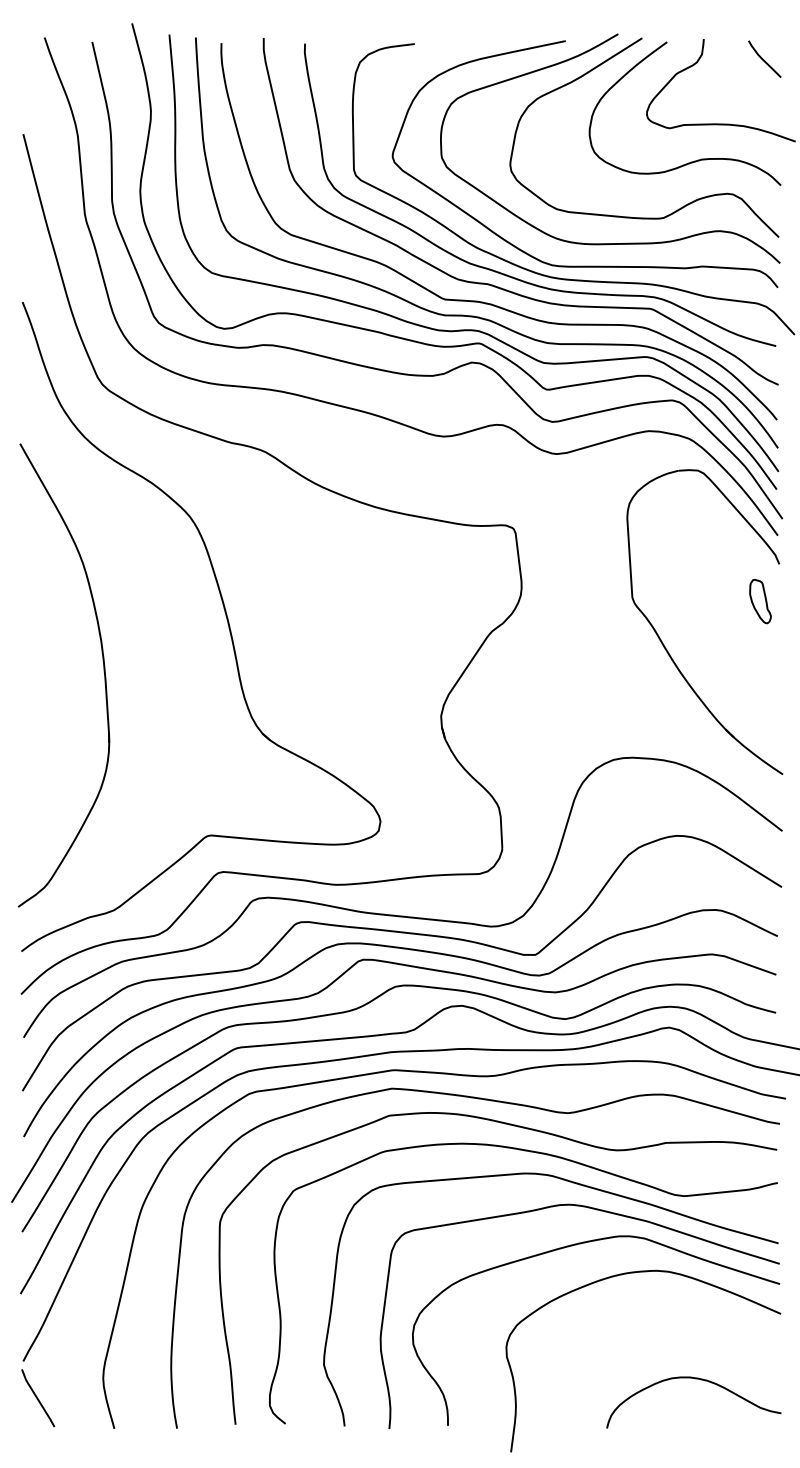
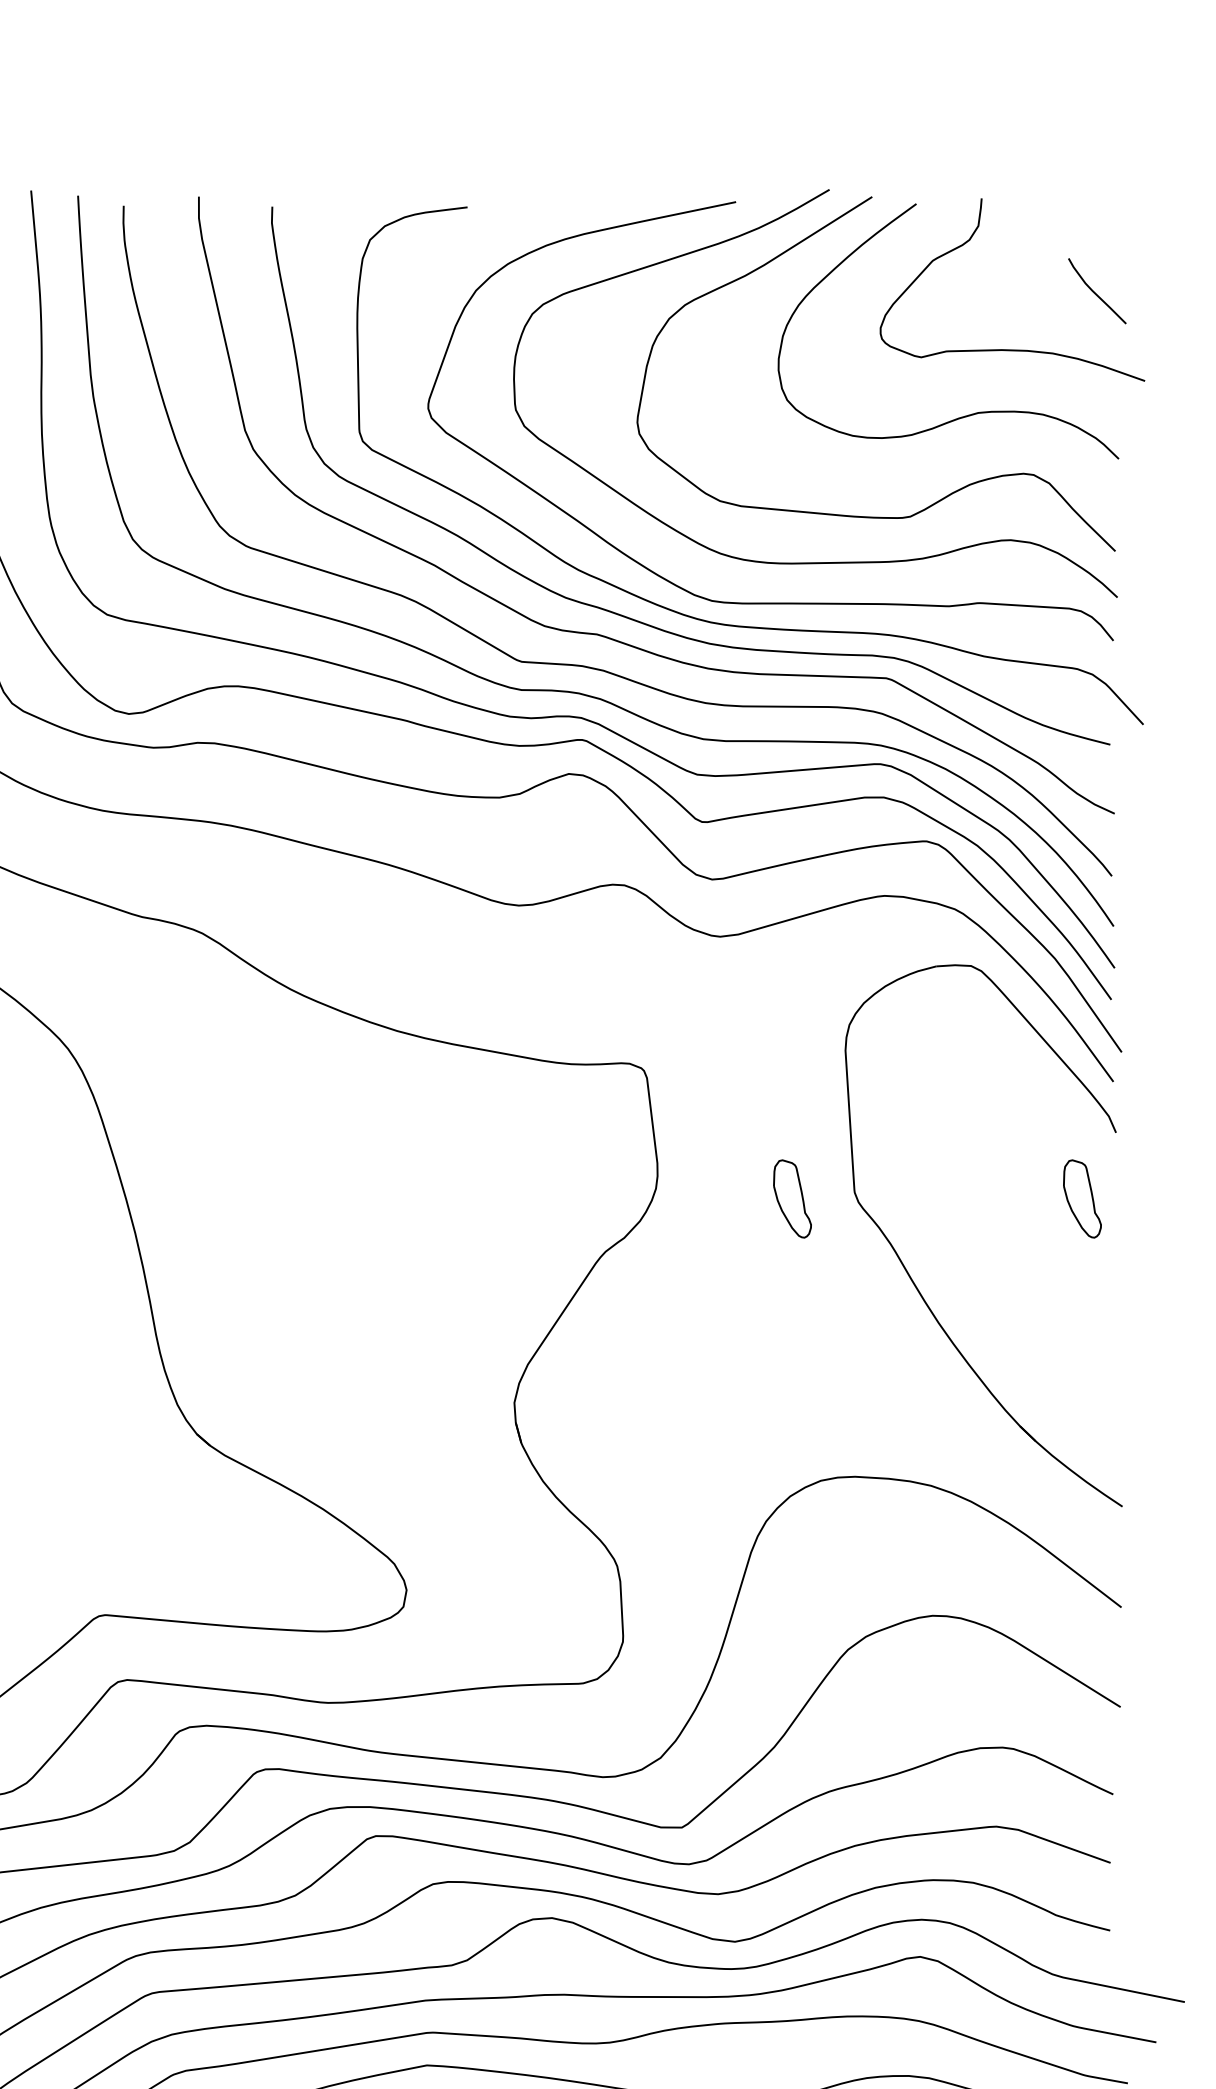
curve: (763, 58) -> (1094, 289), moved
part: (597, 601) -> (792, 1198), added

